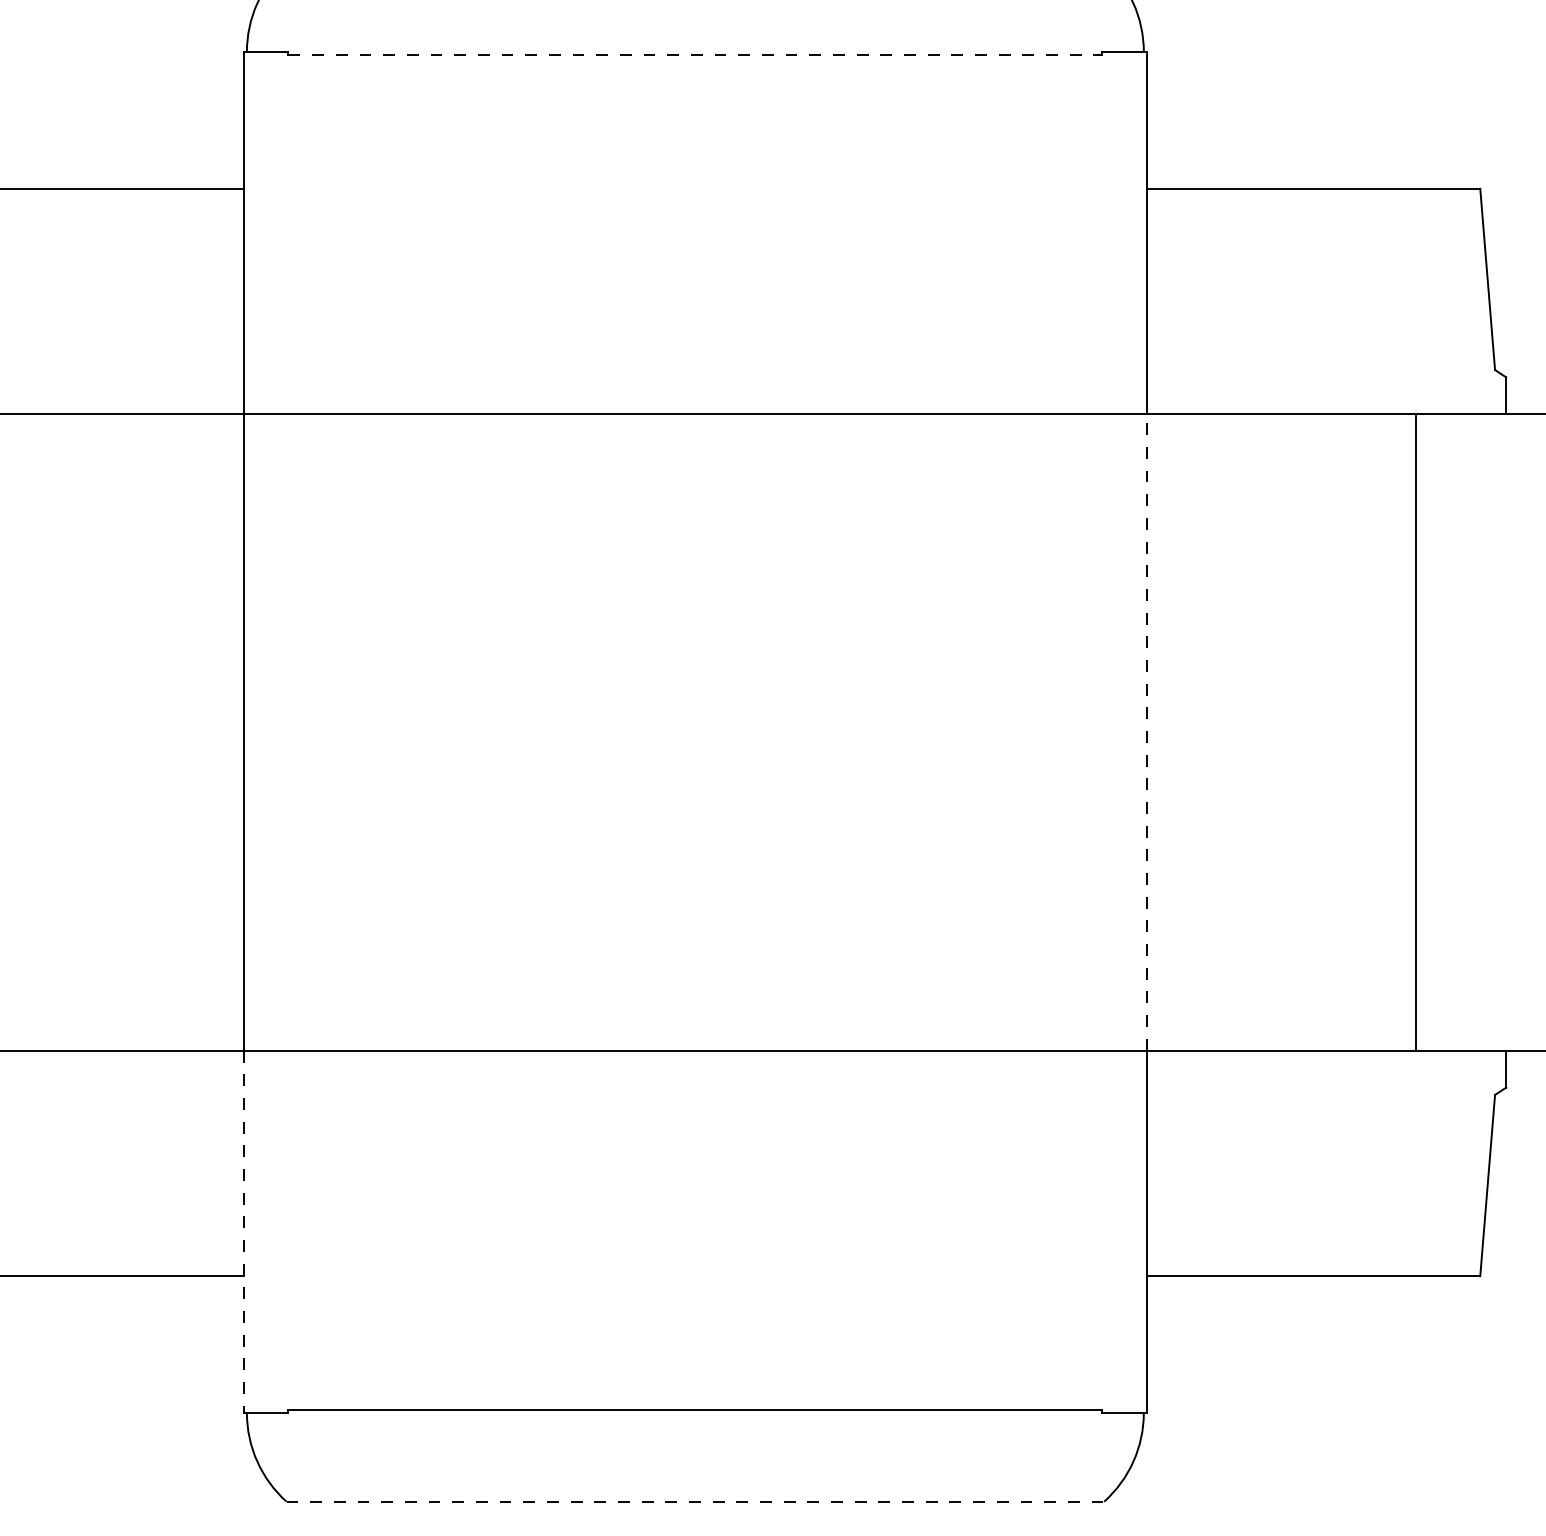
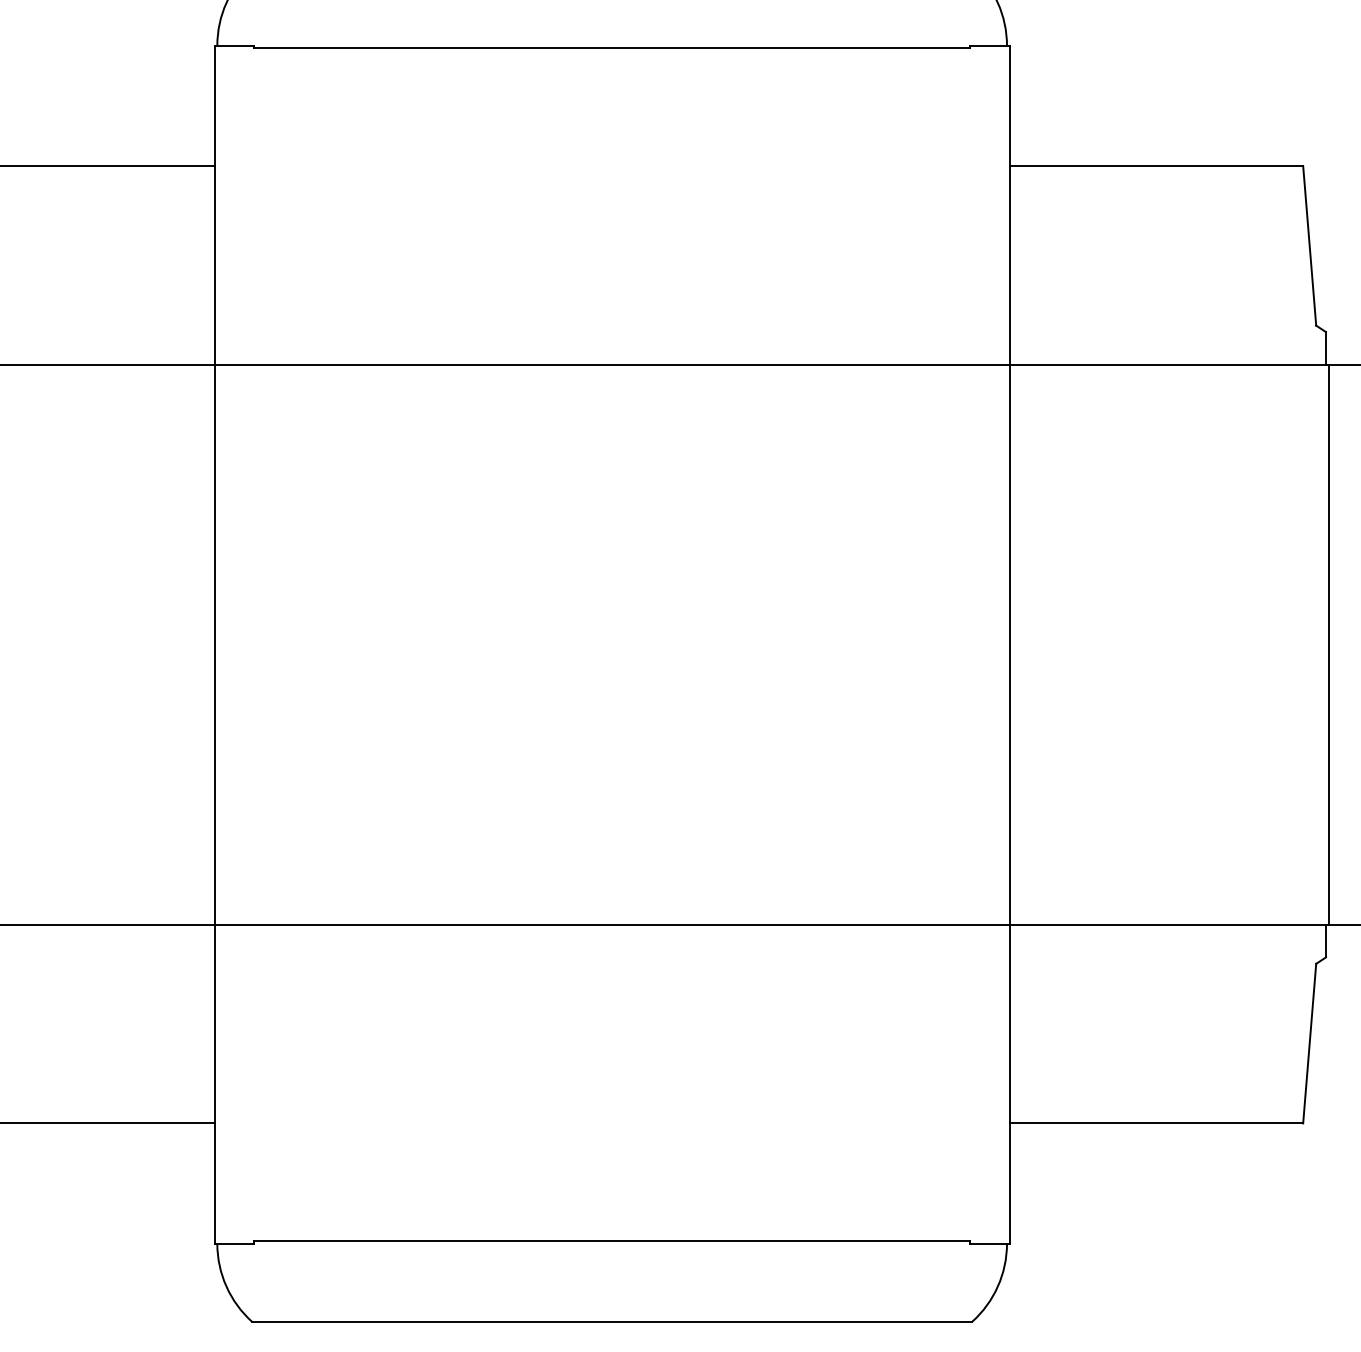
line: (695, 54) -> (612, 47), dashed -> solid
line: (1146, 732) -> (1009, 644), dashed -> solid
line: (1416, 732) -> (1328, 644), moved
line: (244, 1232) -> (215, 1084), dashed -> solid
line: (695, 1501) -> (612, 1321), dashed -> solid

